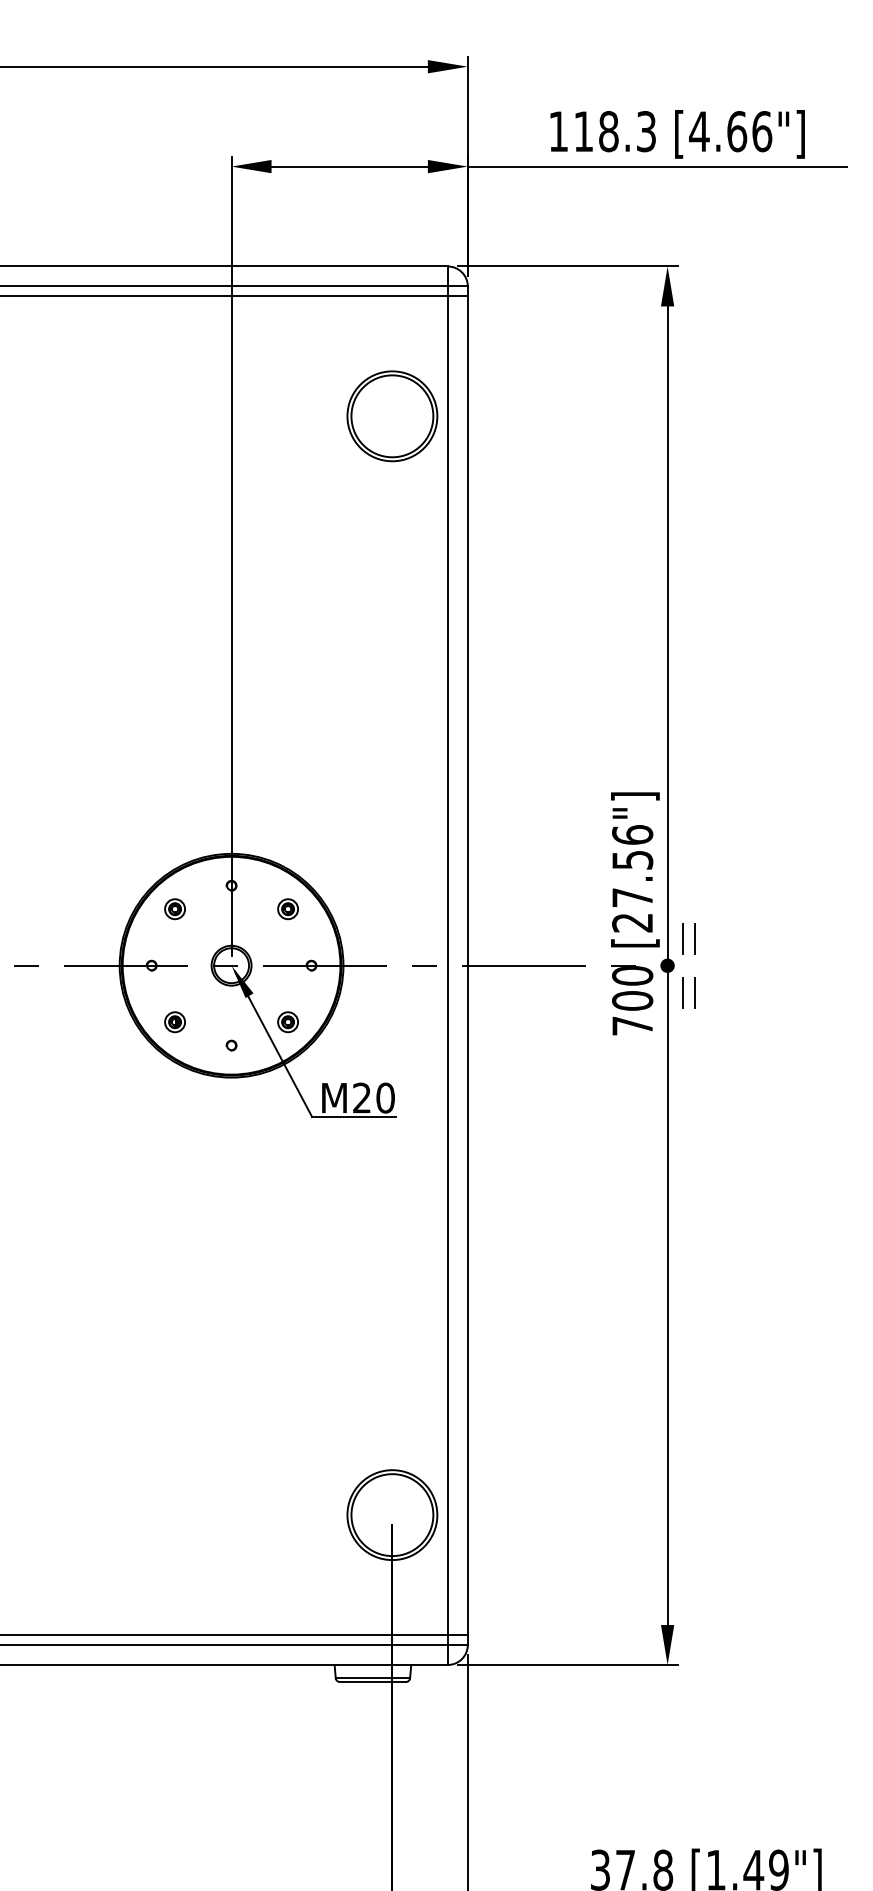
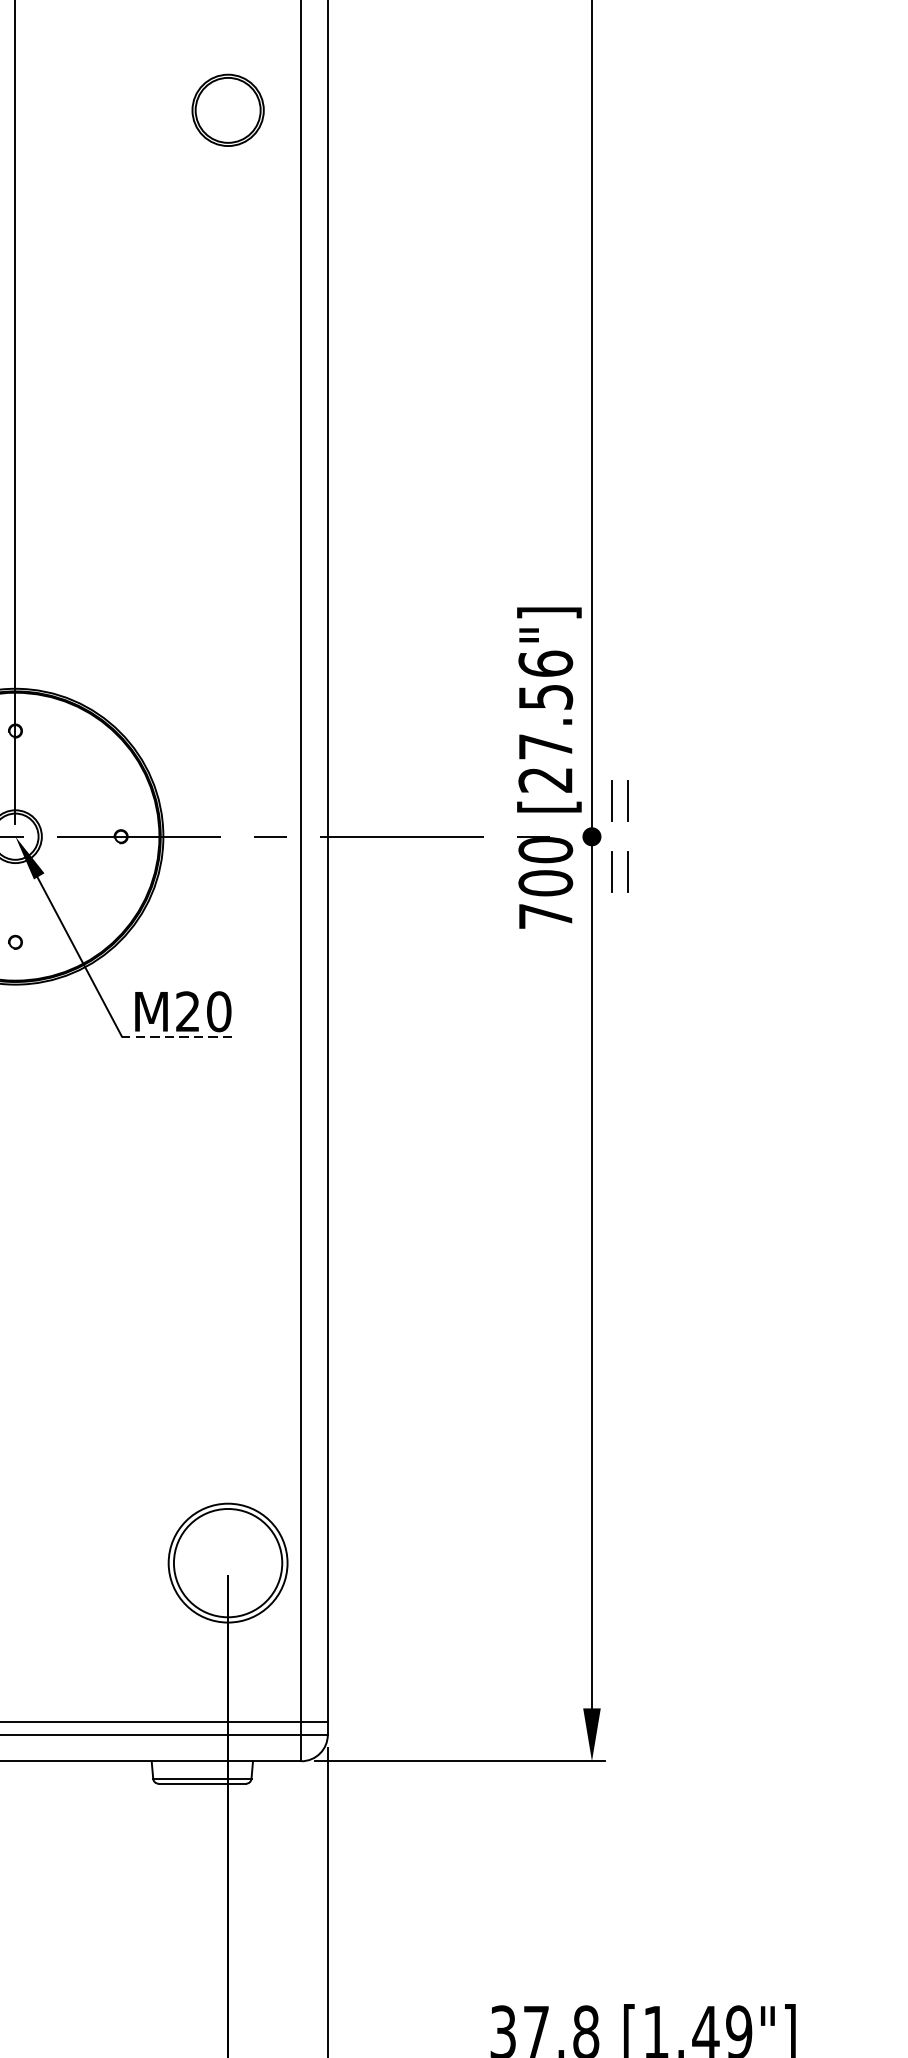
part: (392, 416) -> (228, 110), size x0.6
part: (287, 909) -> (89, 762), removed
part: (287, 1022) -> (89, 911), removed
line: (353, 1116) -> (176, 1036), solid -> dashed

